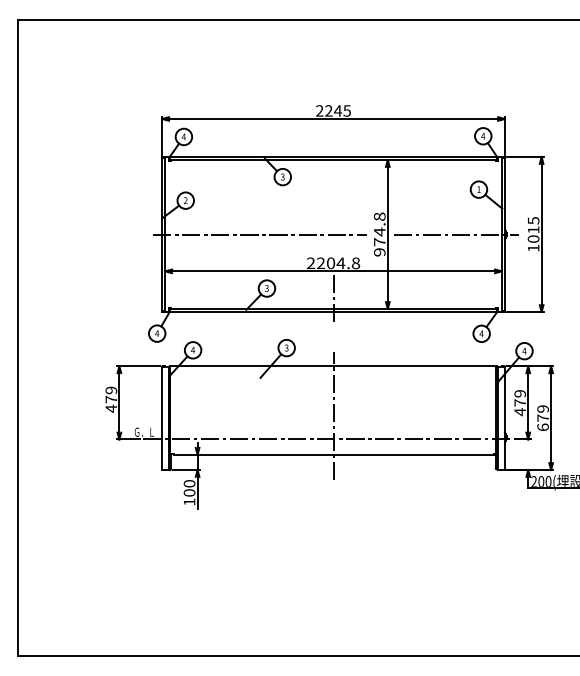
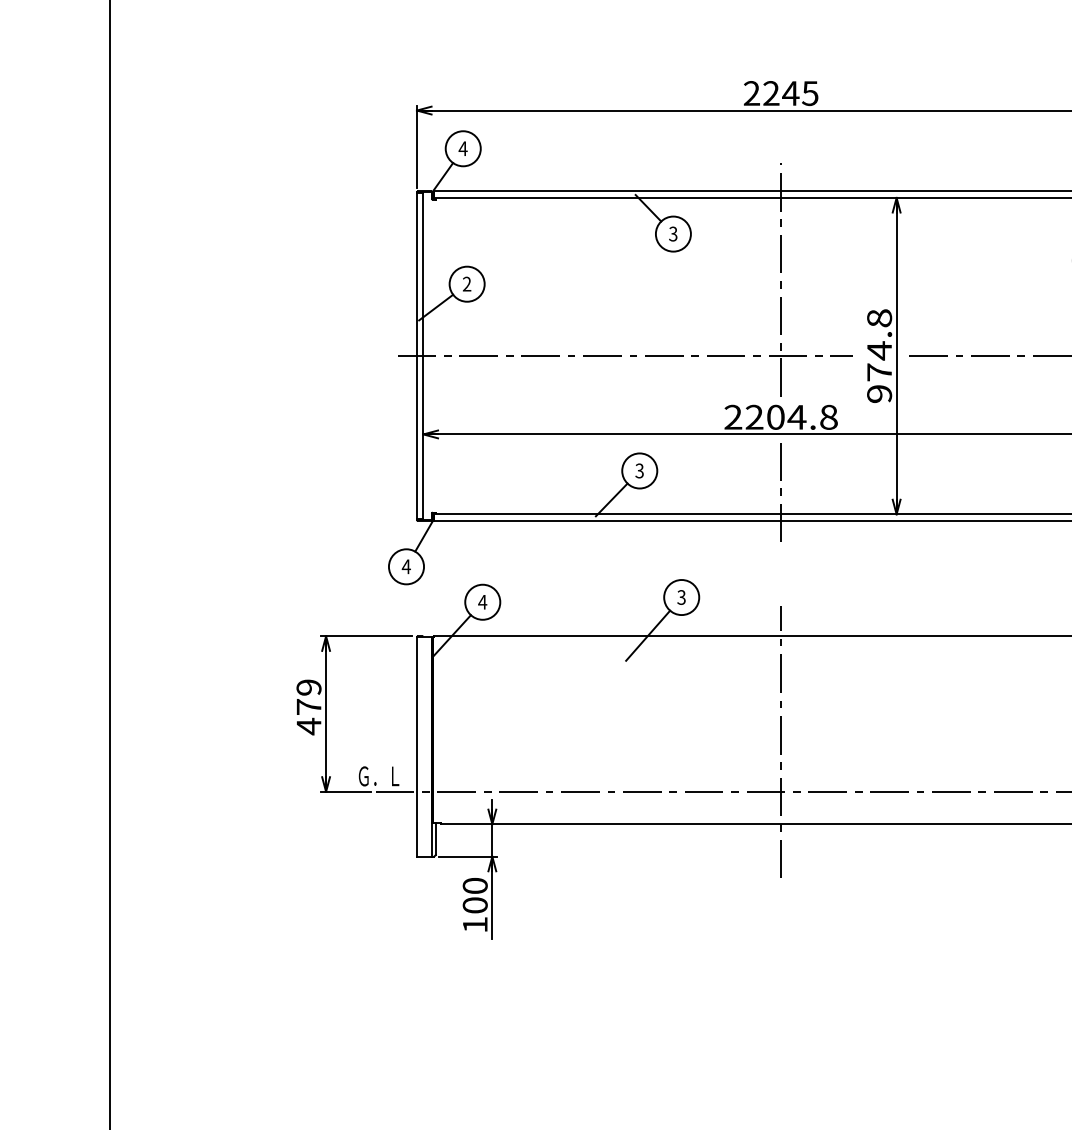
line: (333, 198) -> (781, 279), added

